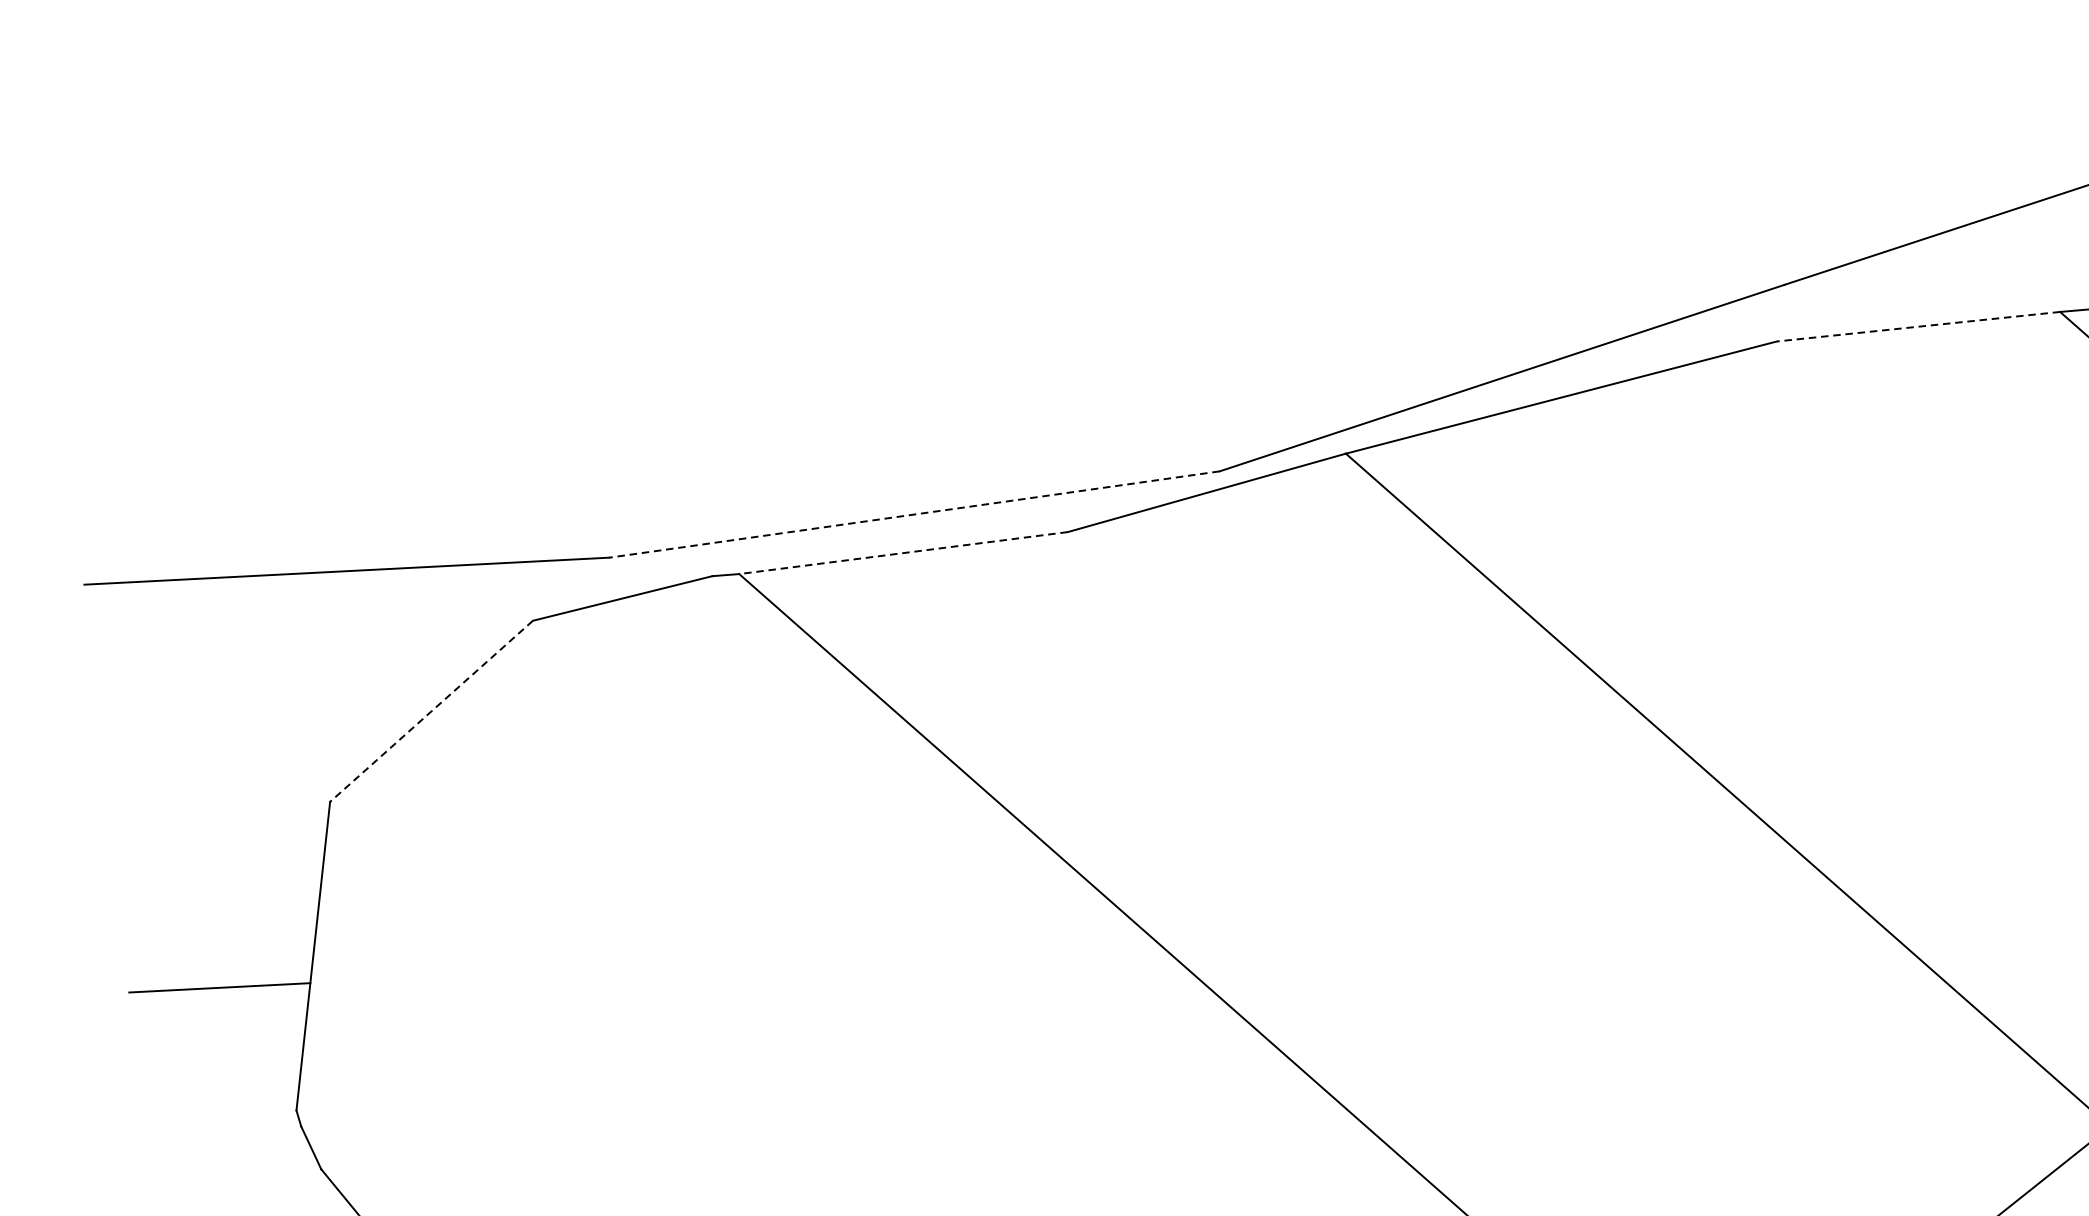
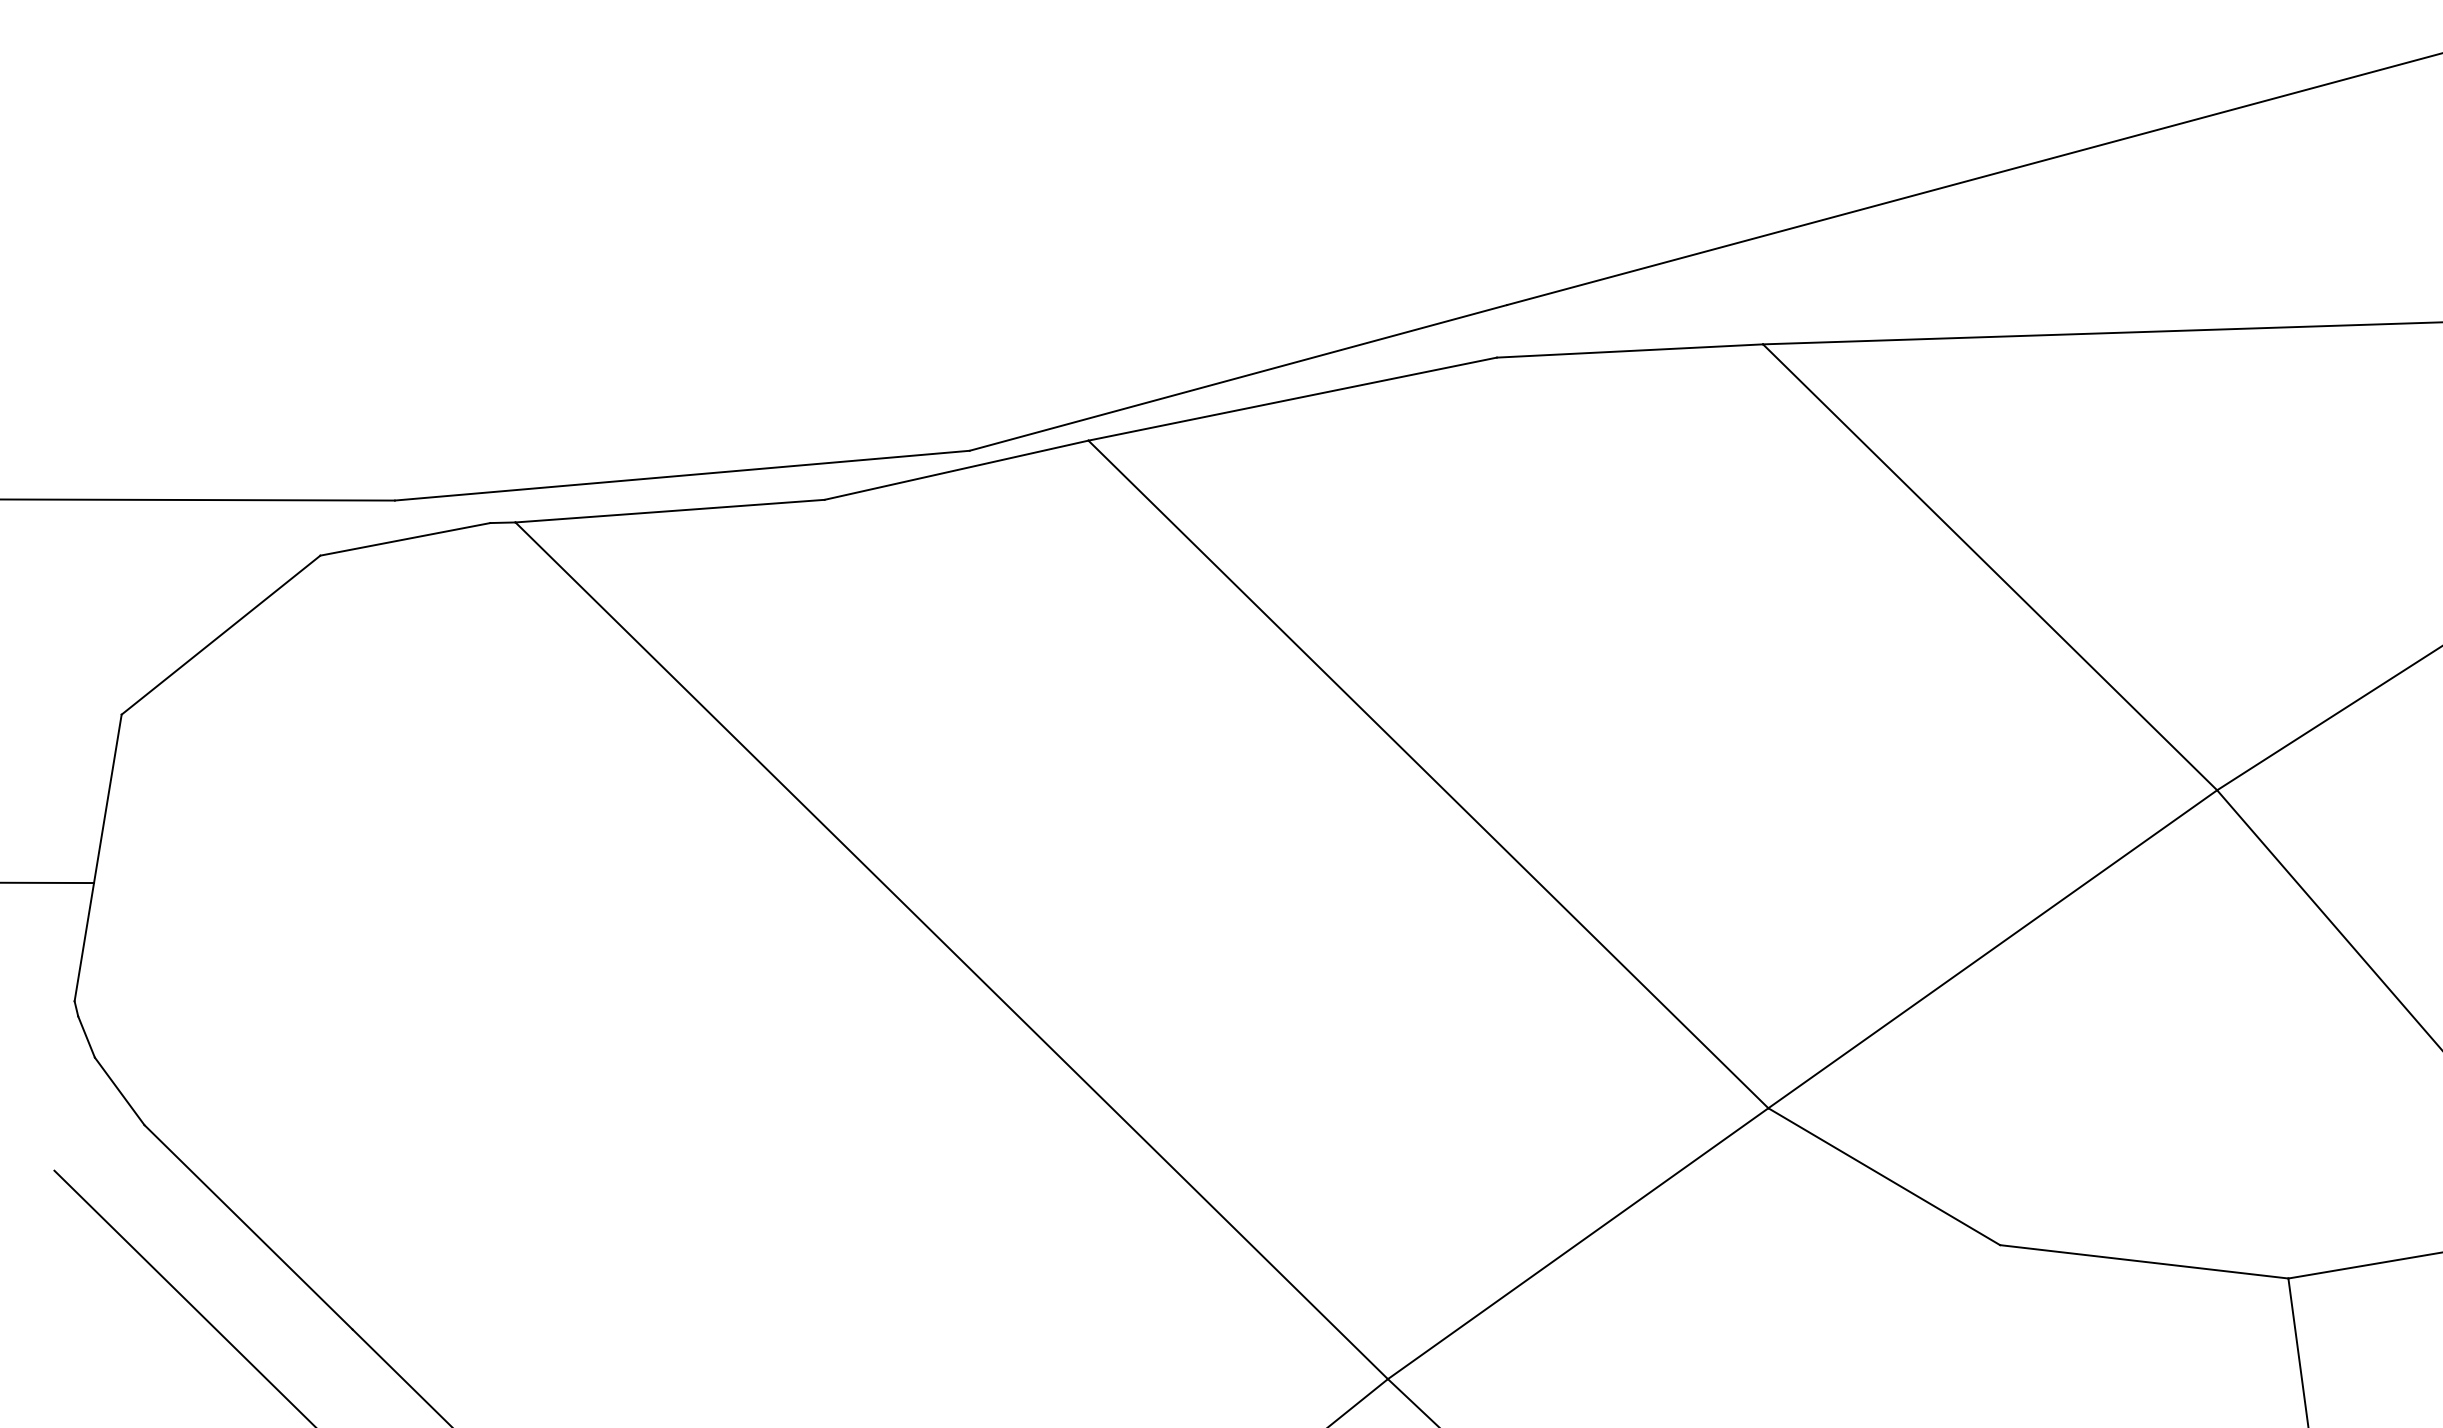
line: (1918, 327) -> (1629, 351), dashed -> solid
line: (913, 514) -> (681, 475), dashed -> solid
line: (903, 553) -> (670, 511), dashed -> solid
line: (430, 711) -> (220, 635), dashed -> solid

